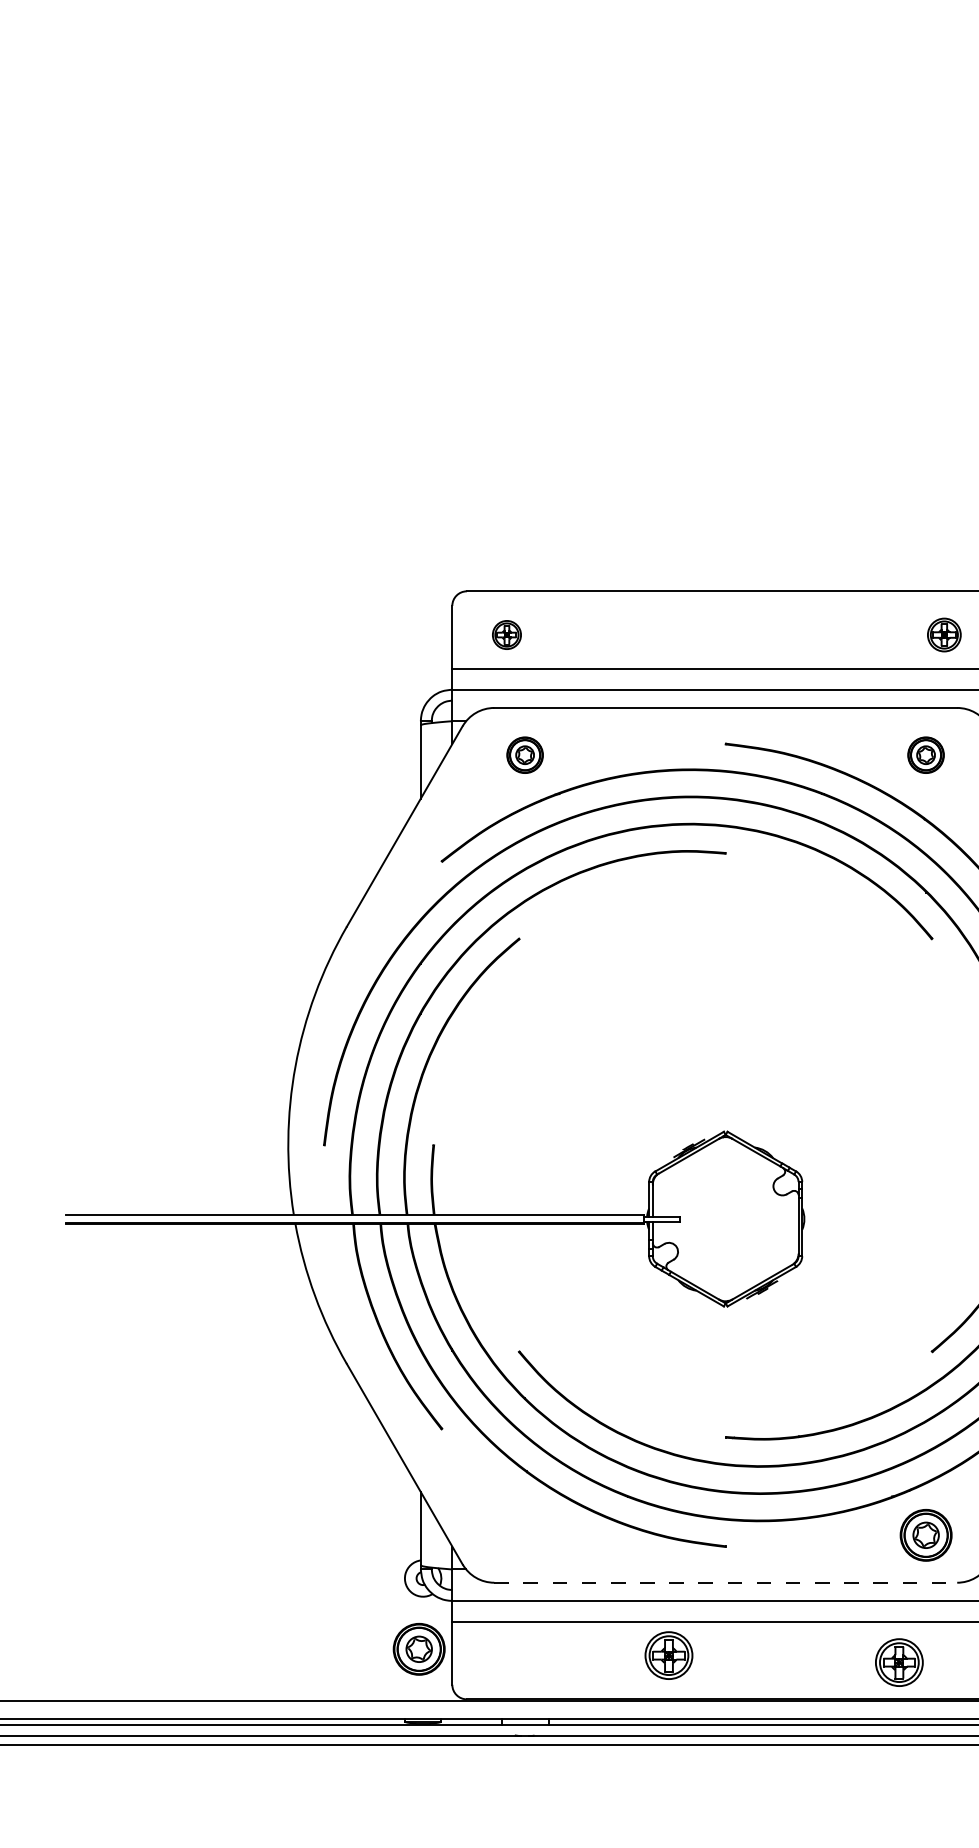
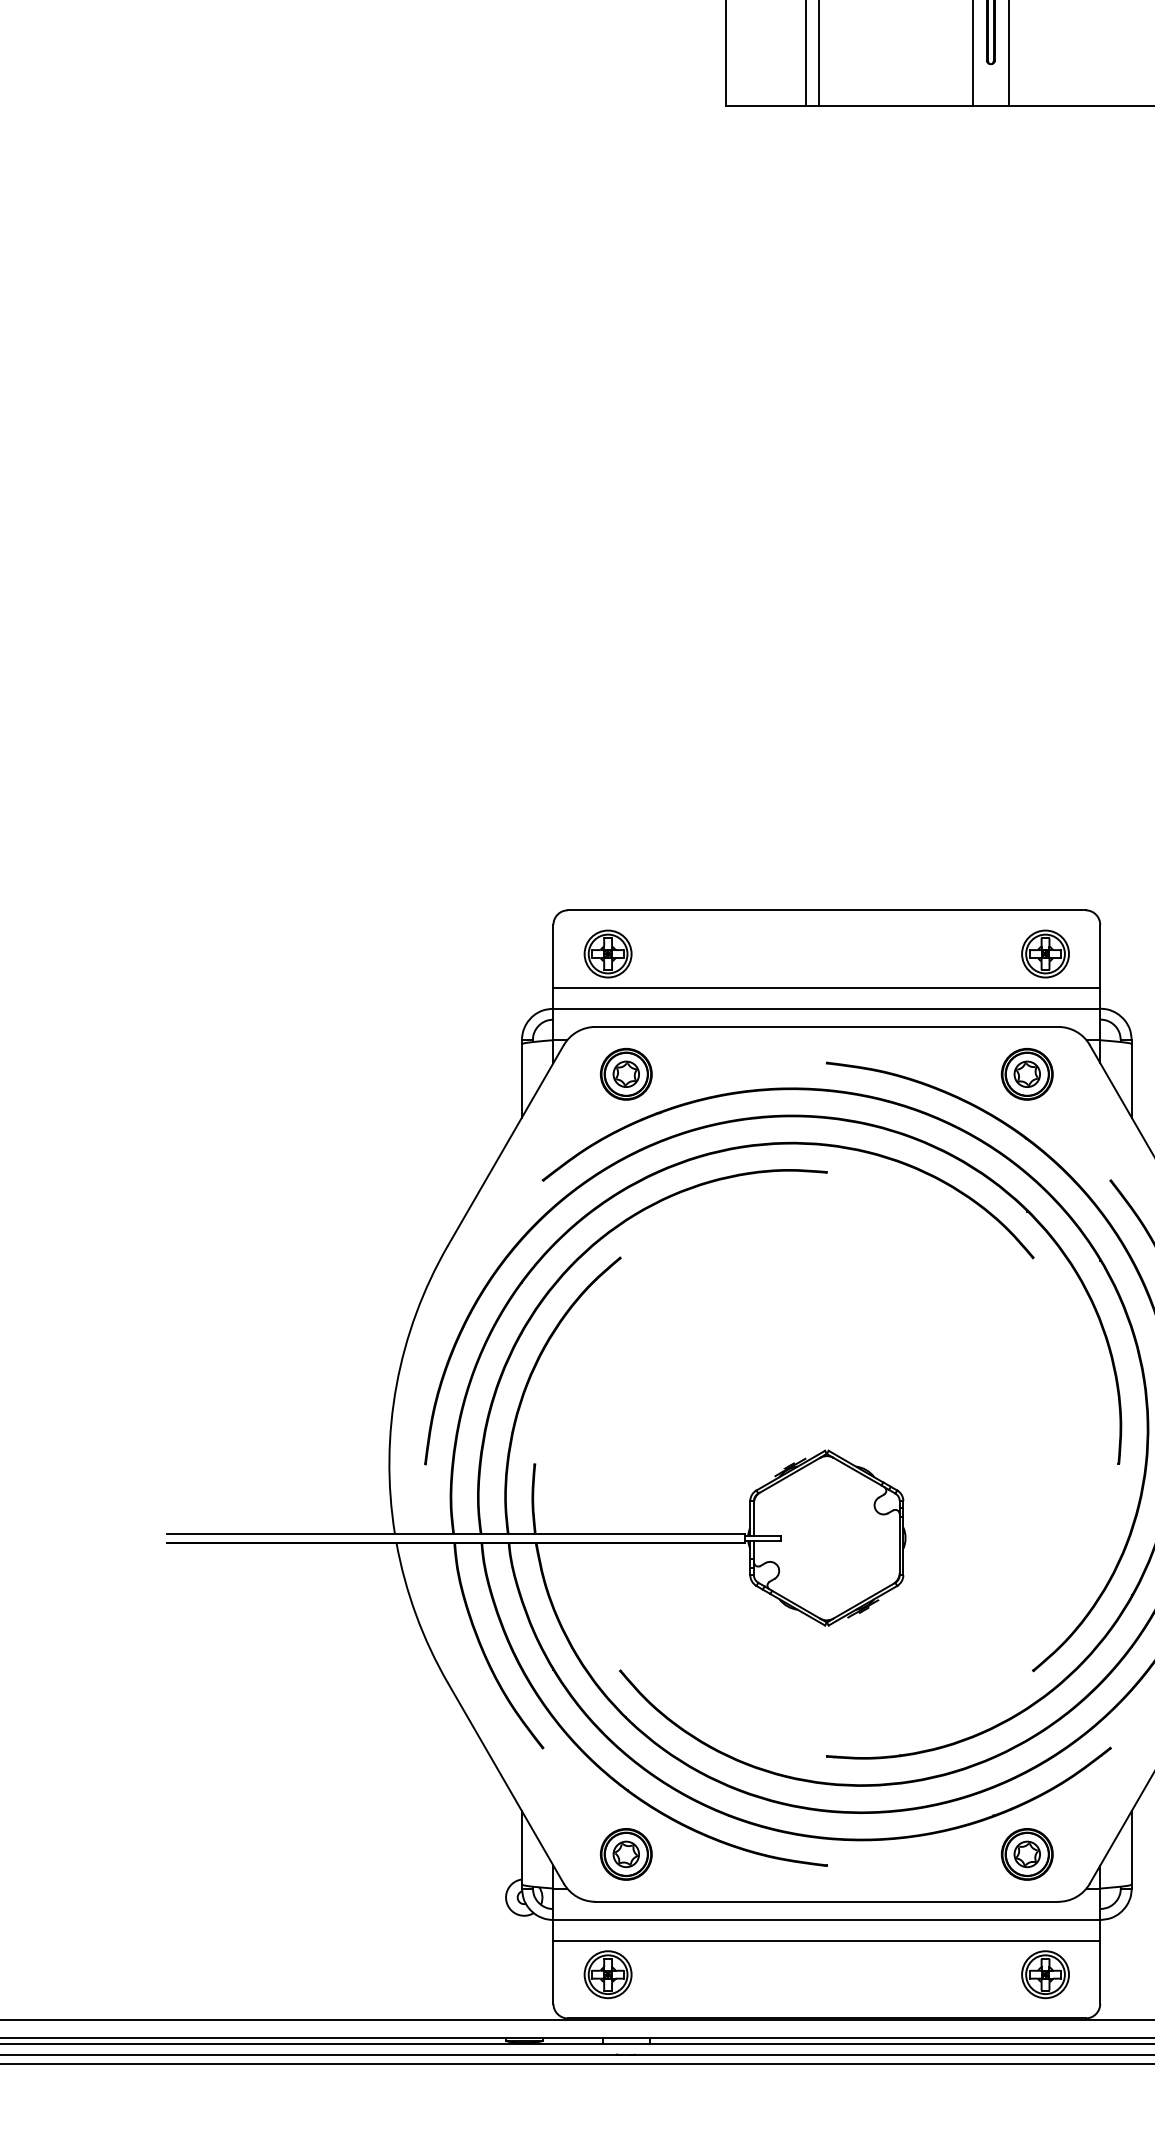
part: (506, 634) -> (607, 953), size x1.67
part: (944, 634) -> (1045, 953), size x1.43
part: (524, 754) -> (625, 1073), size x1.43
part: (925, 754) -> (1026, 1073), size x1.43
line: (726, 1582) -> (827, 1901), dashed -> solid
part: (418, 1649) -> (625, 1854), moved
part: (668, 1655) -> (607, 1974), moved
part: (899, 1662) -> (1045, 1974), moved

